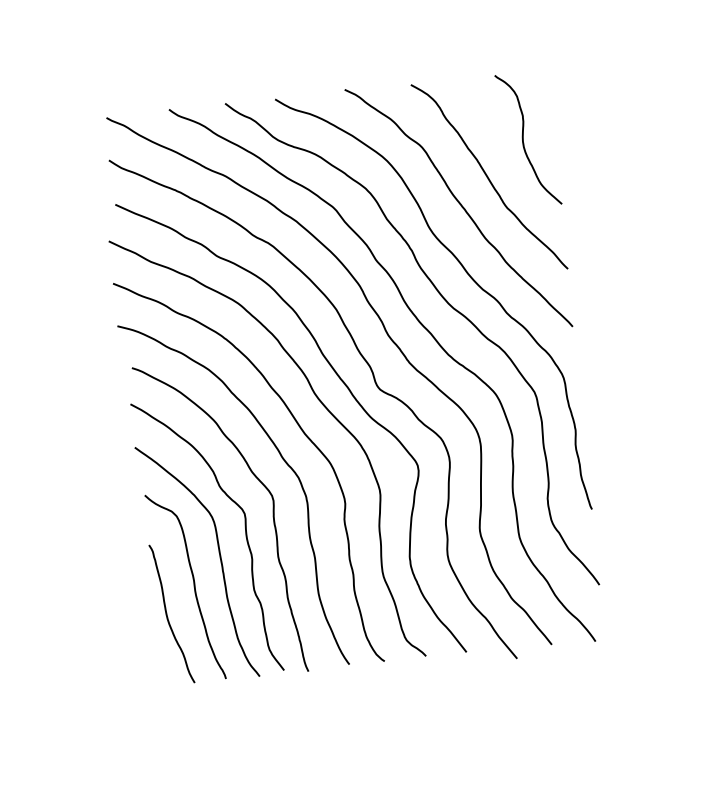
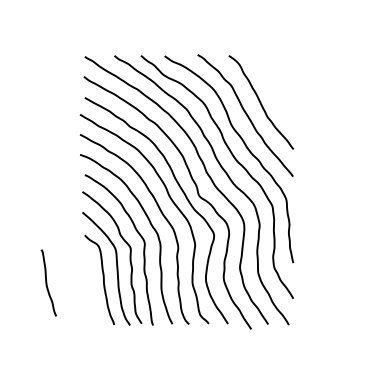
curve: (524, 141) -> (279, 87), removed
curve: (168, 613) -> (47, 282), moved

